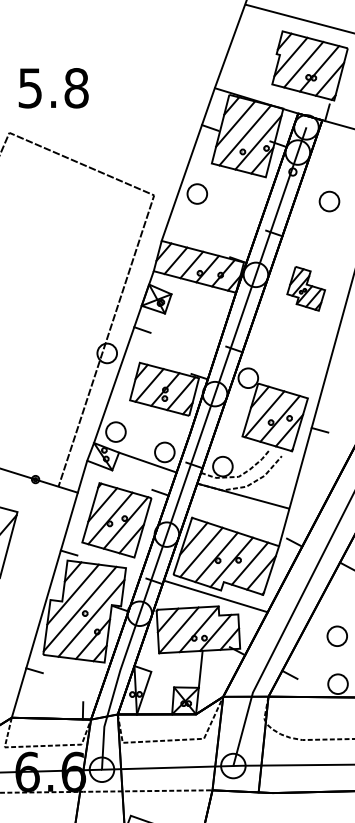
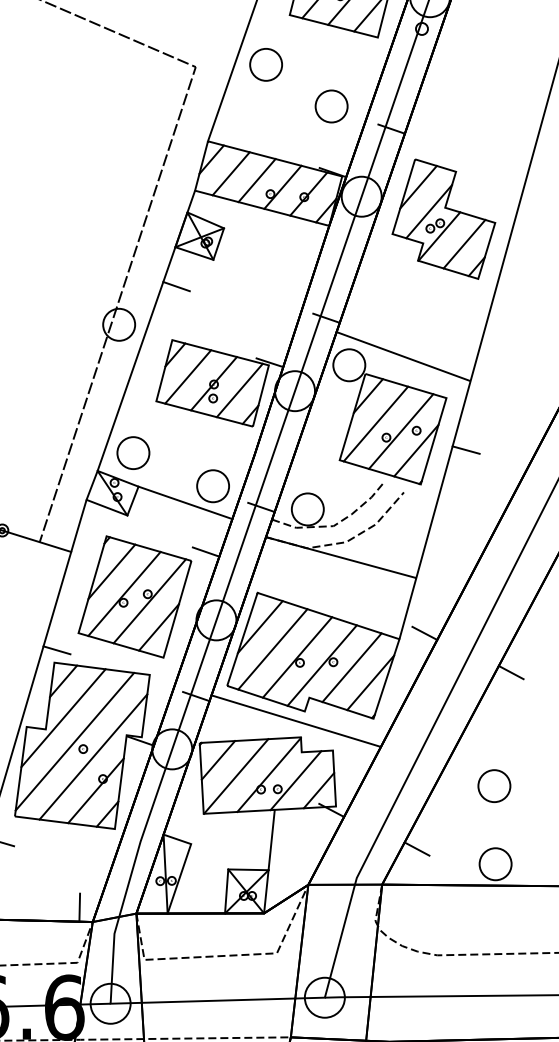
part: (329, 201) -> (331, 106), moved
part: (305, 288) -> (442, 218), size x1.67
line: (281, 372) -> (403, 355), added

